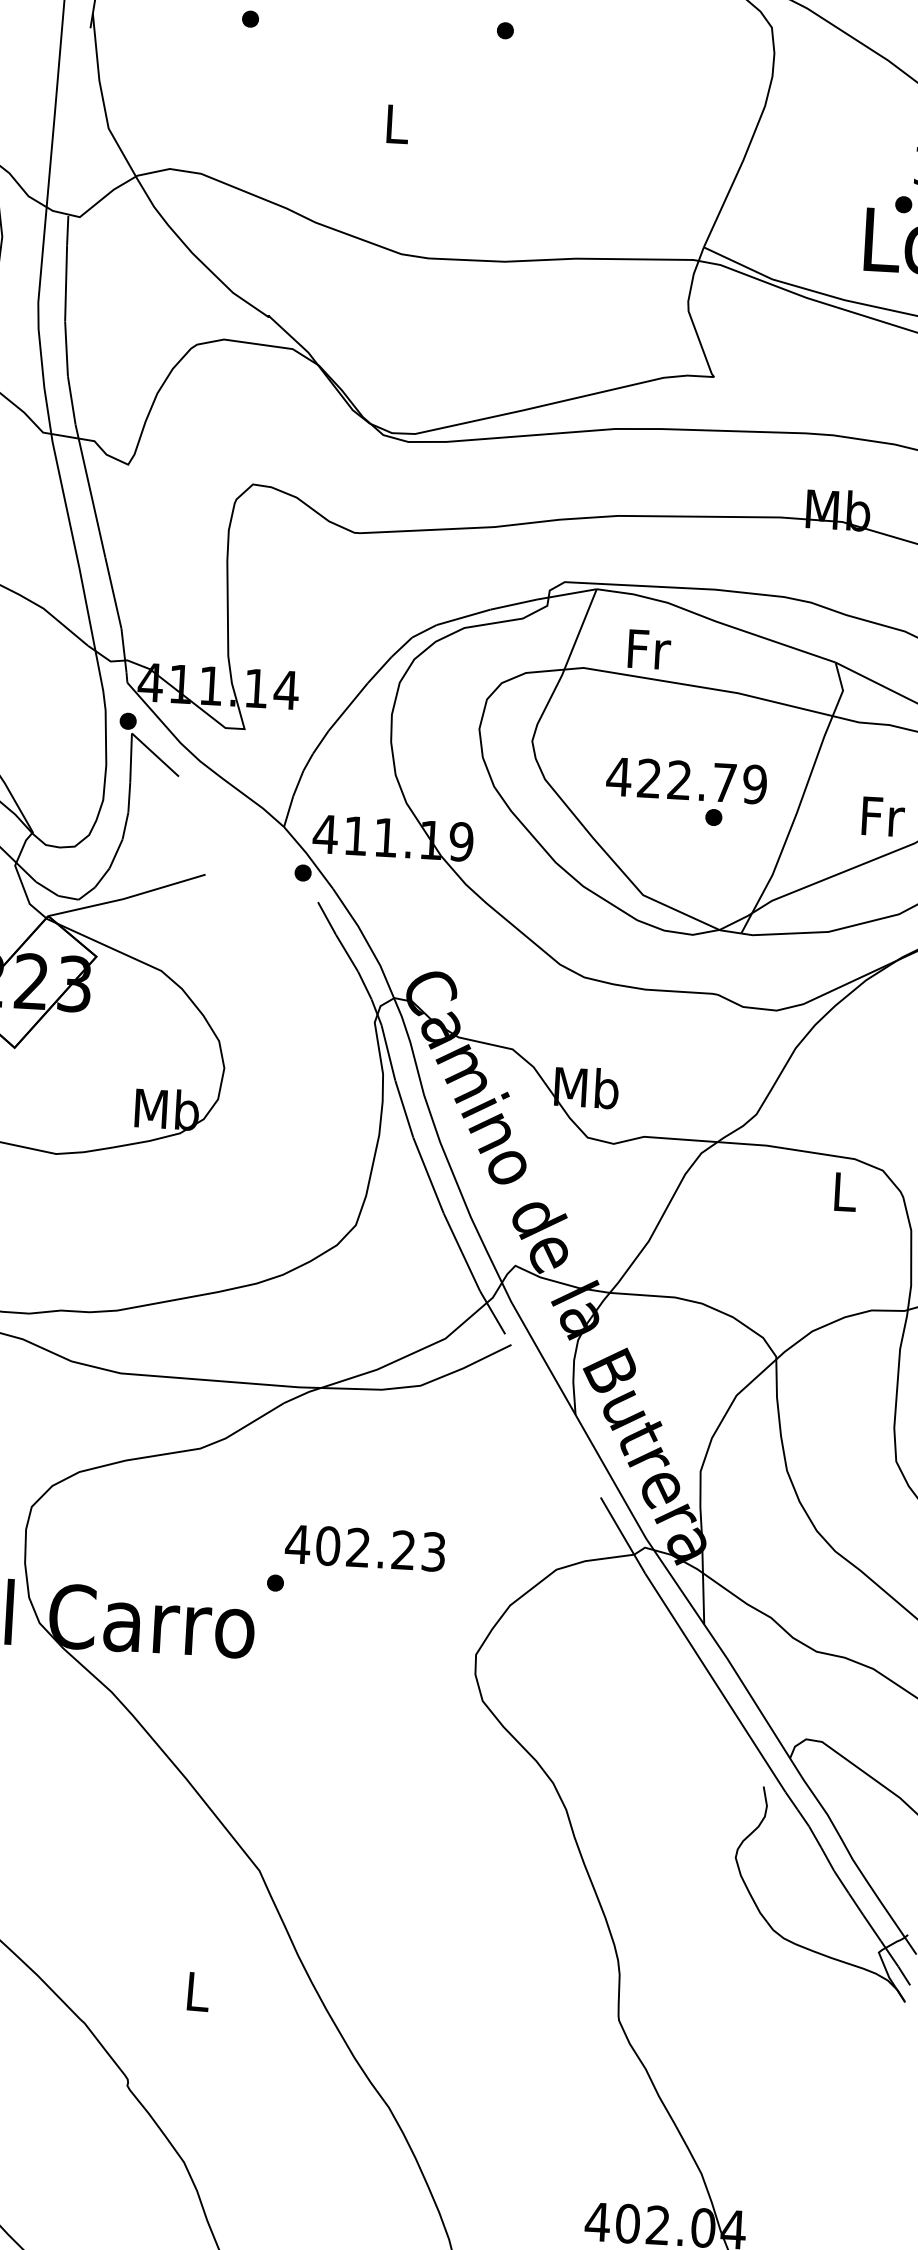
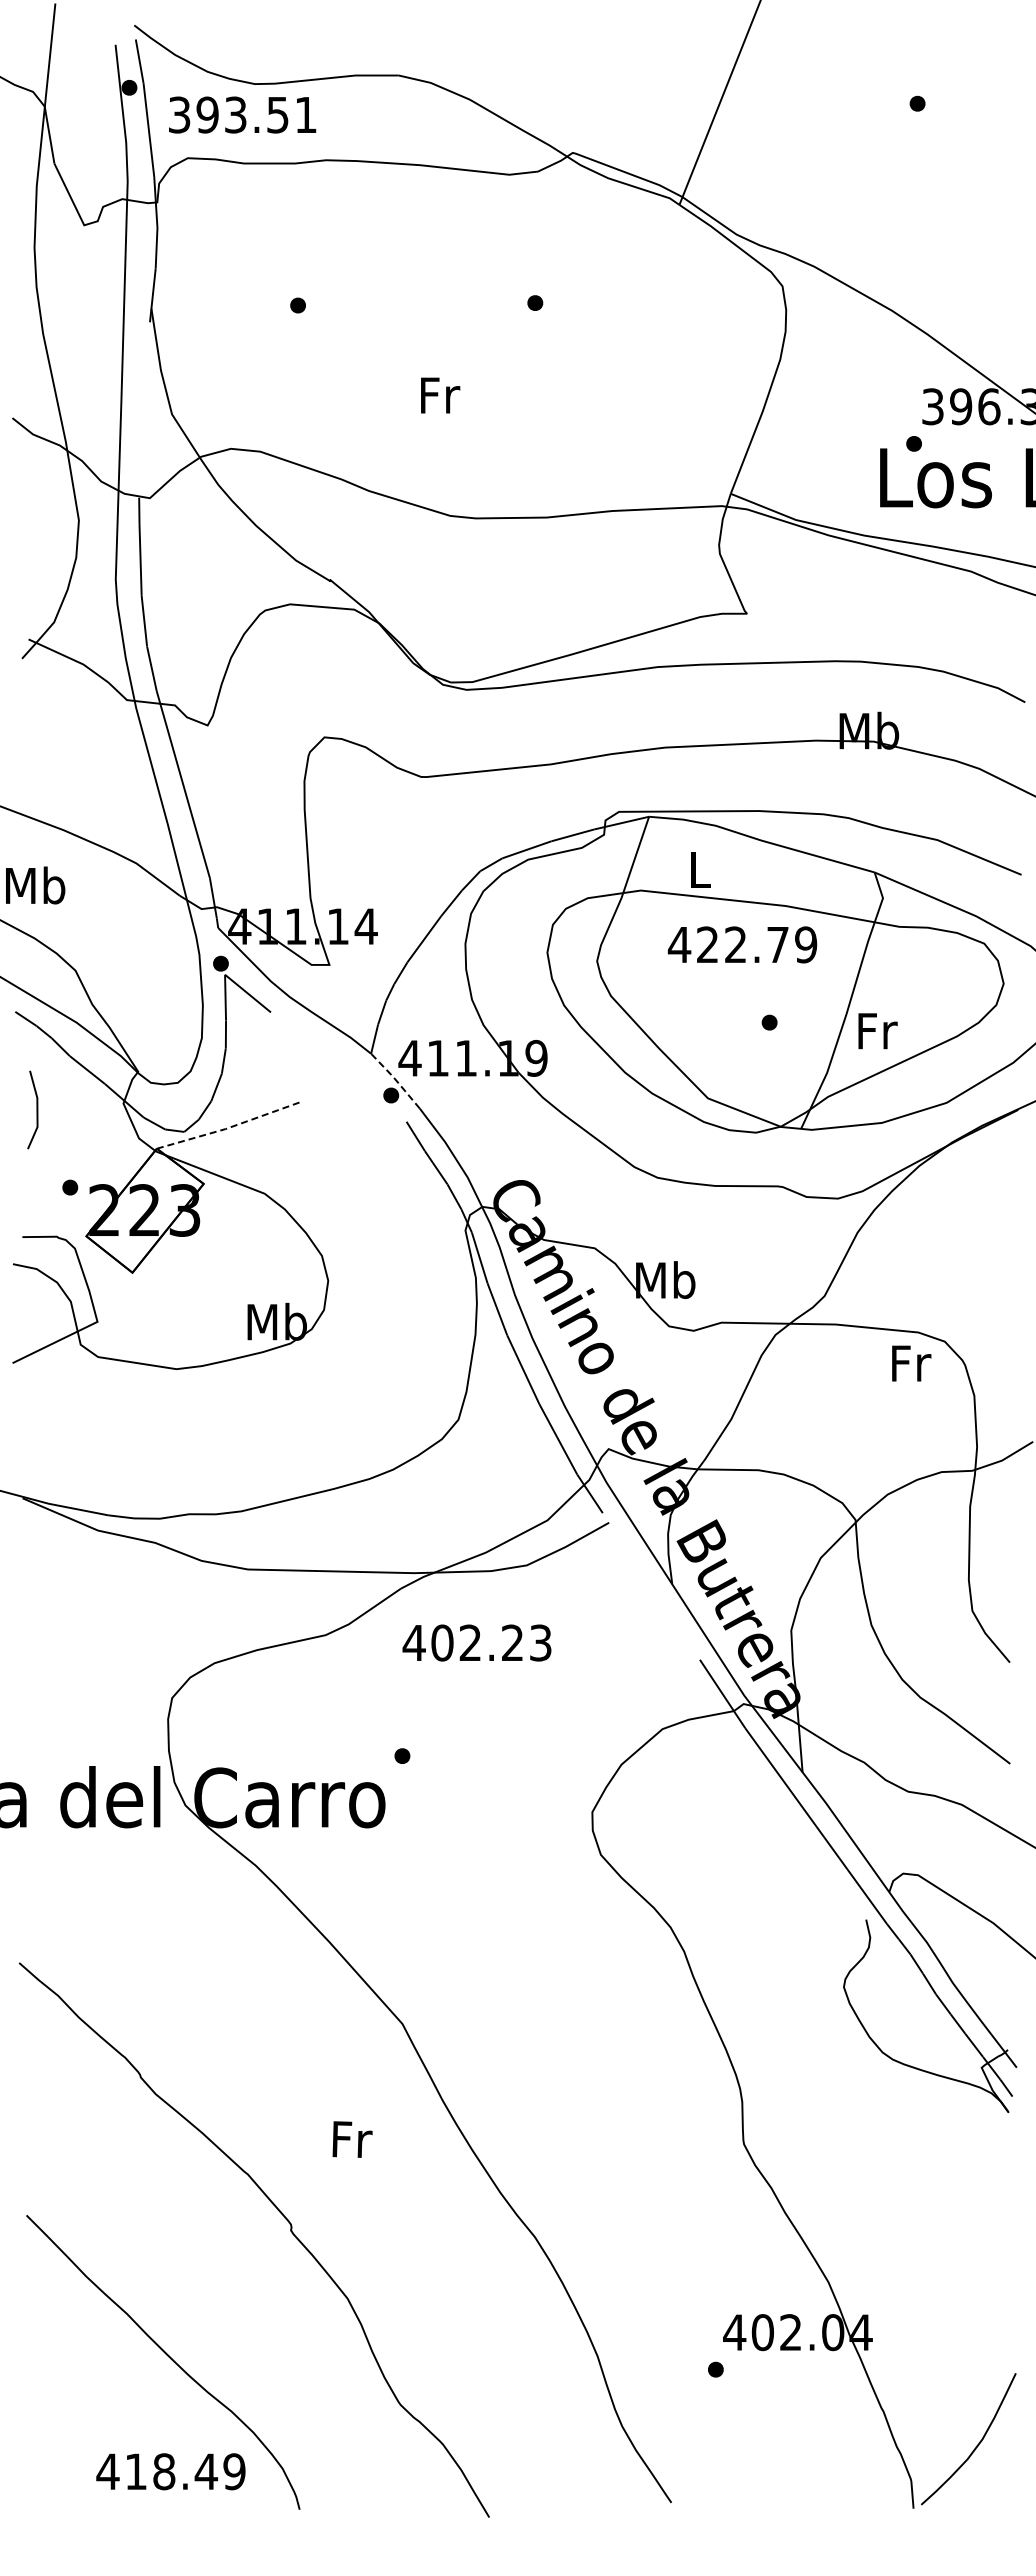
text: (398, 124) -> (440, 395), L -> Fr
text: (648, 648) -> (700, 869), Fr -> L
text: (686, 780) -> (742, 944), moved
text: (882, 817) -> (877, 1031), moved
line: (308, 856) -> (395, 1079), solid -> dashed
line: (127, 897) -> (229, 1127), solid -> dashed
text: (845, 1192) -> (911, 1363), L -> Fr
text: (364, 1547) -> (476, 1642), moved
text: (198, 1991) -> (352, 2139), L -> Fr

